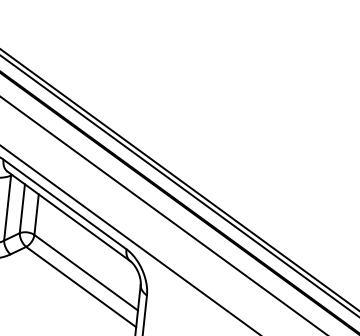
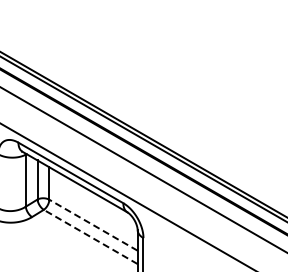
line: (86, 271) -> (93, 224), solid -> dashed
line: (80, 286) -> (90, 236), solid -> dashed

